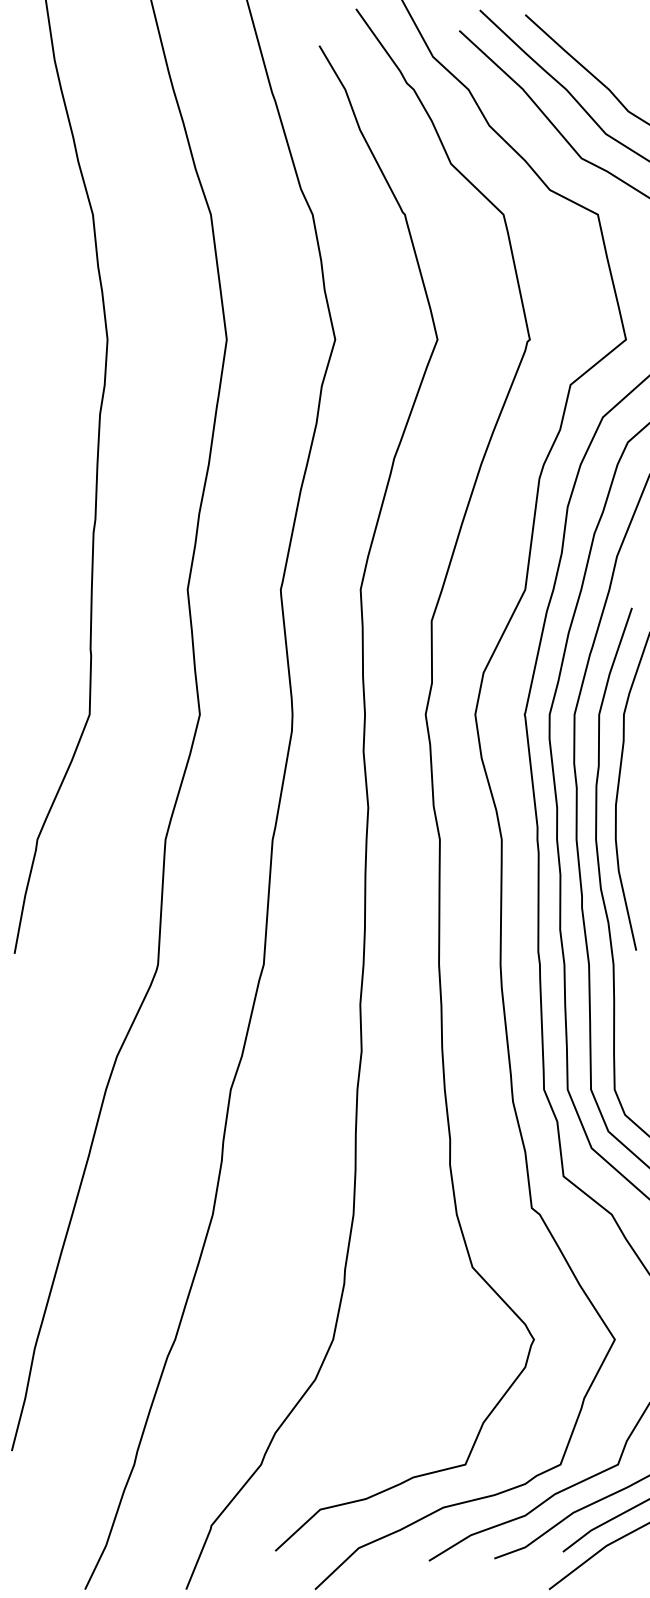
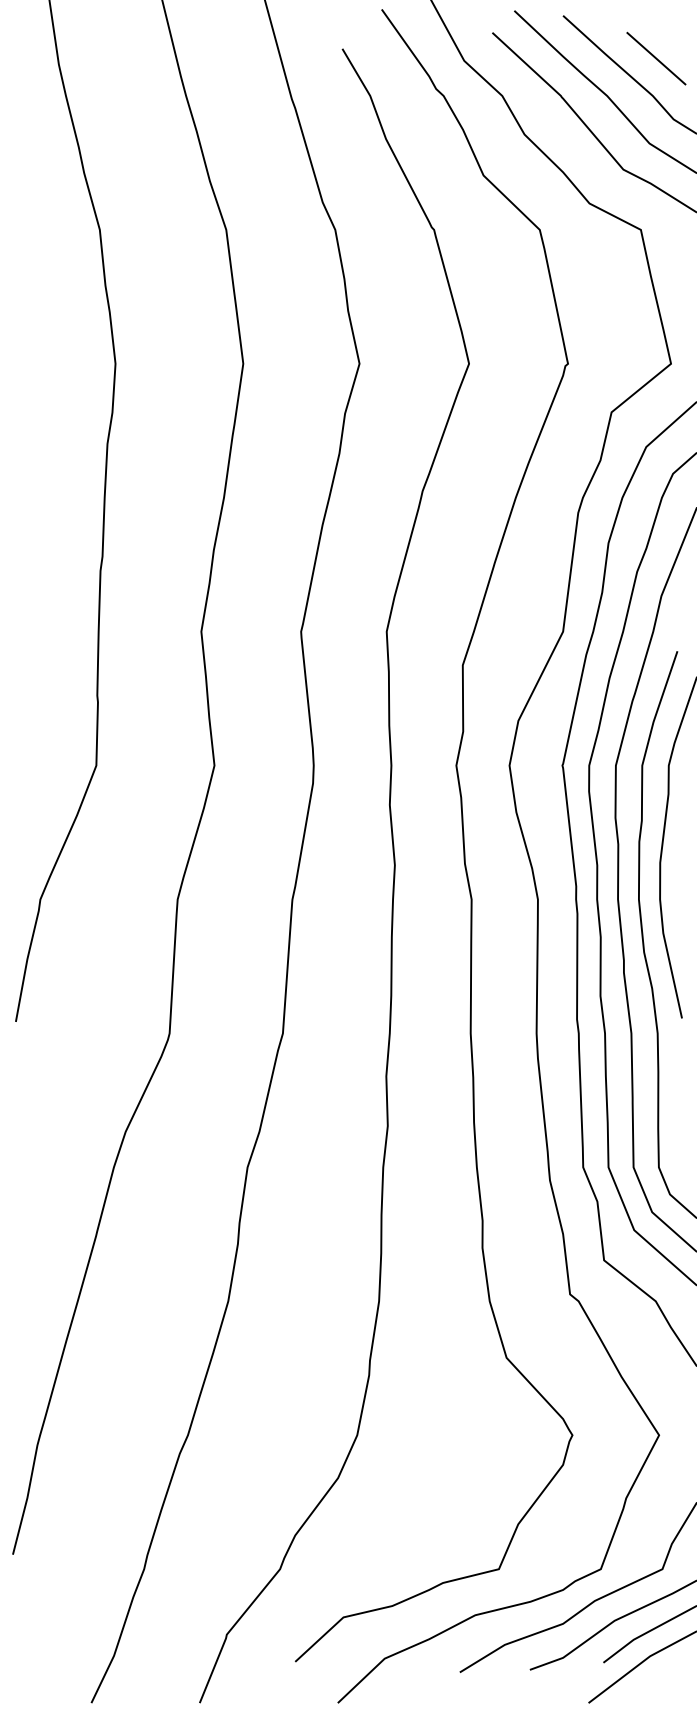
line: (612, 54) -> (656, 58), added

